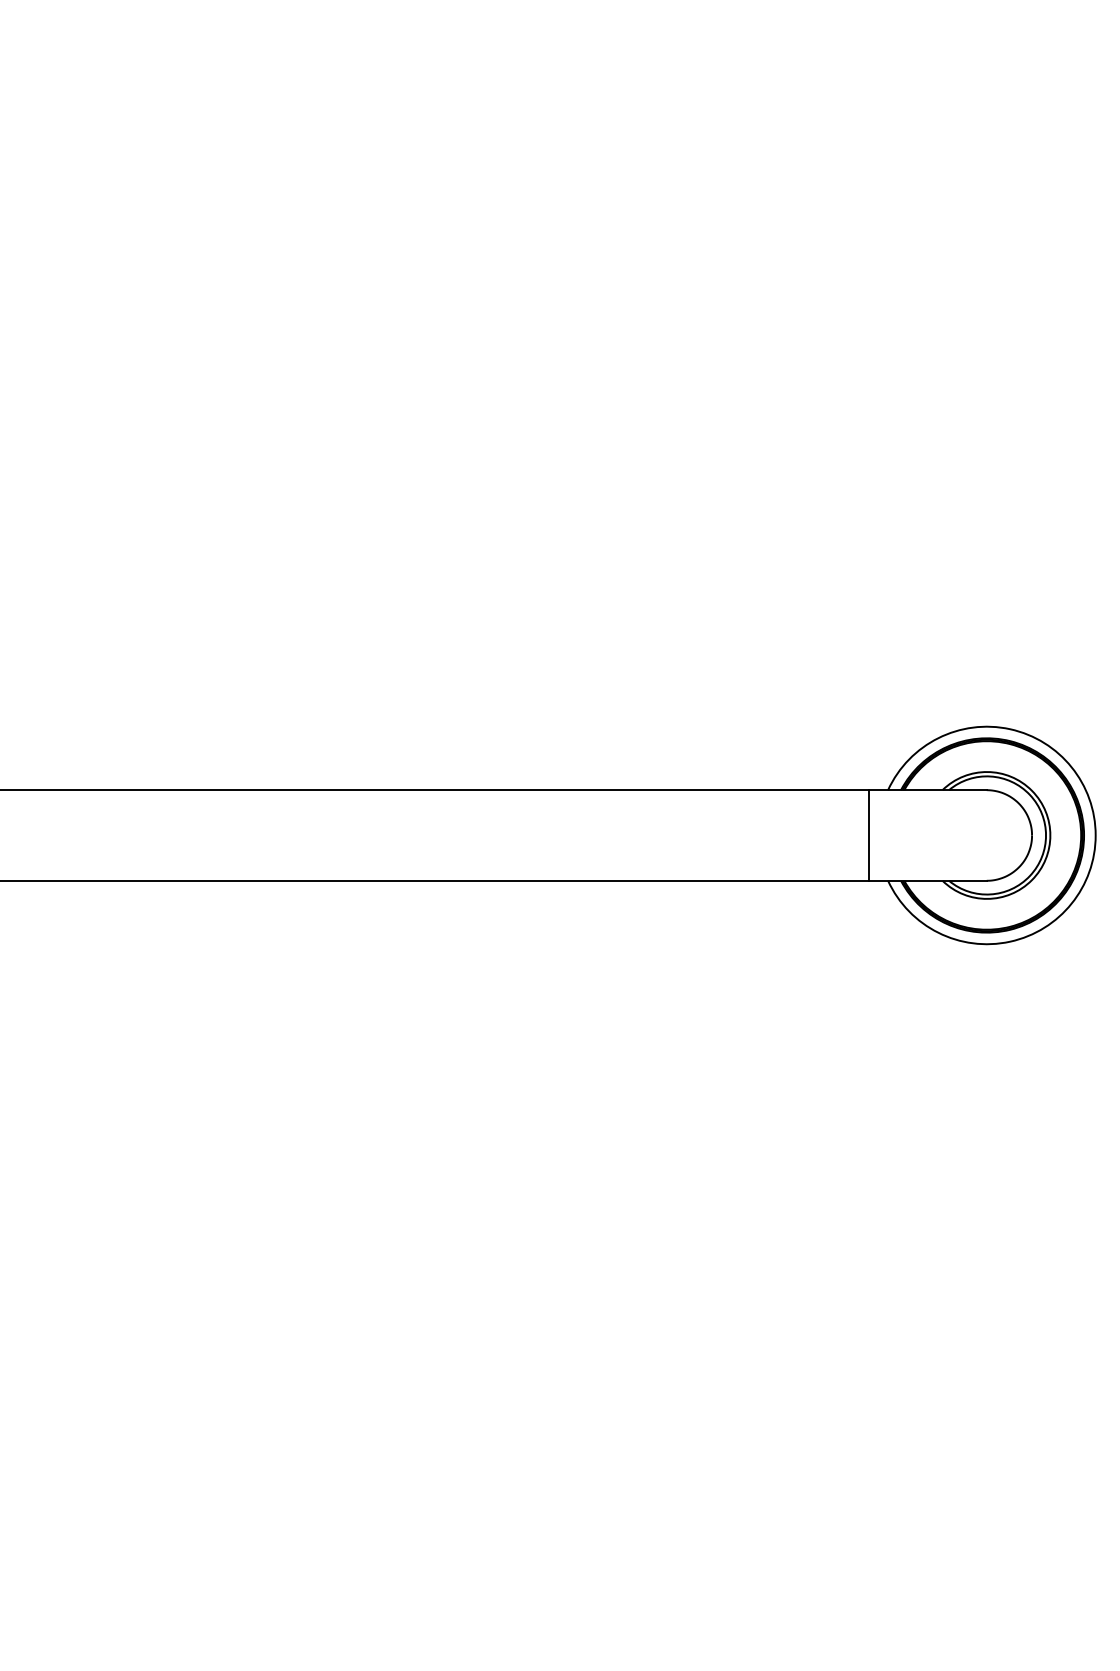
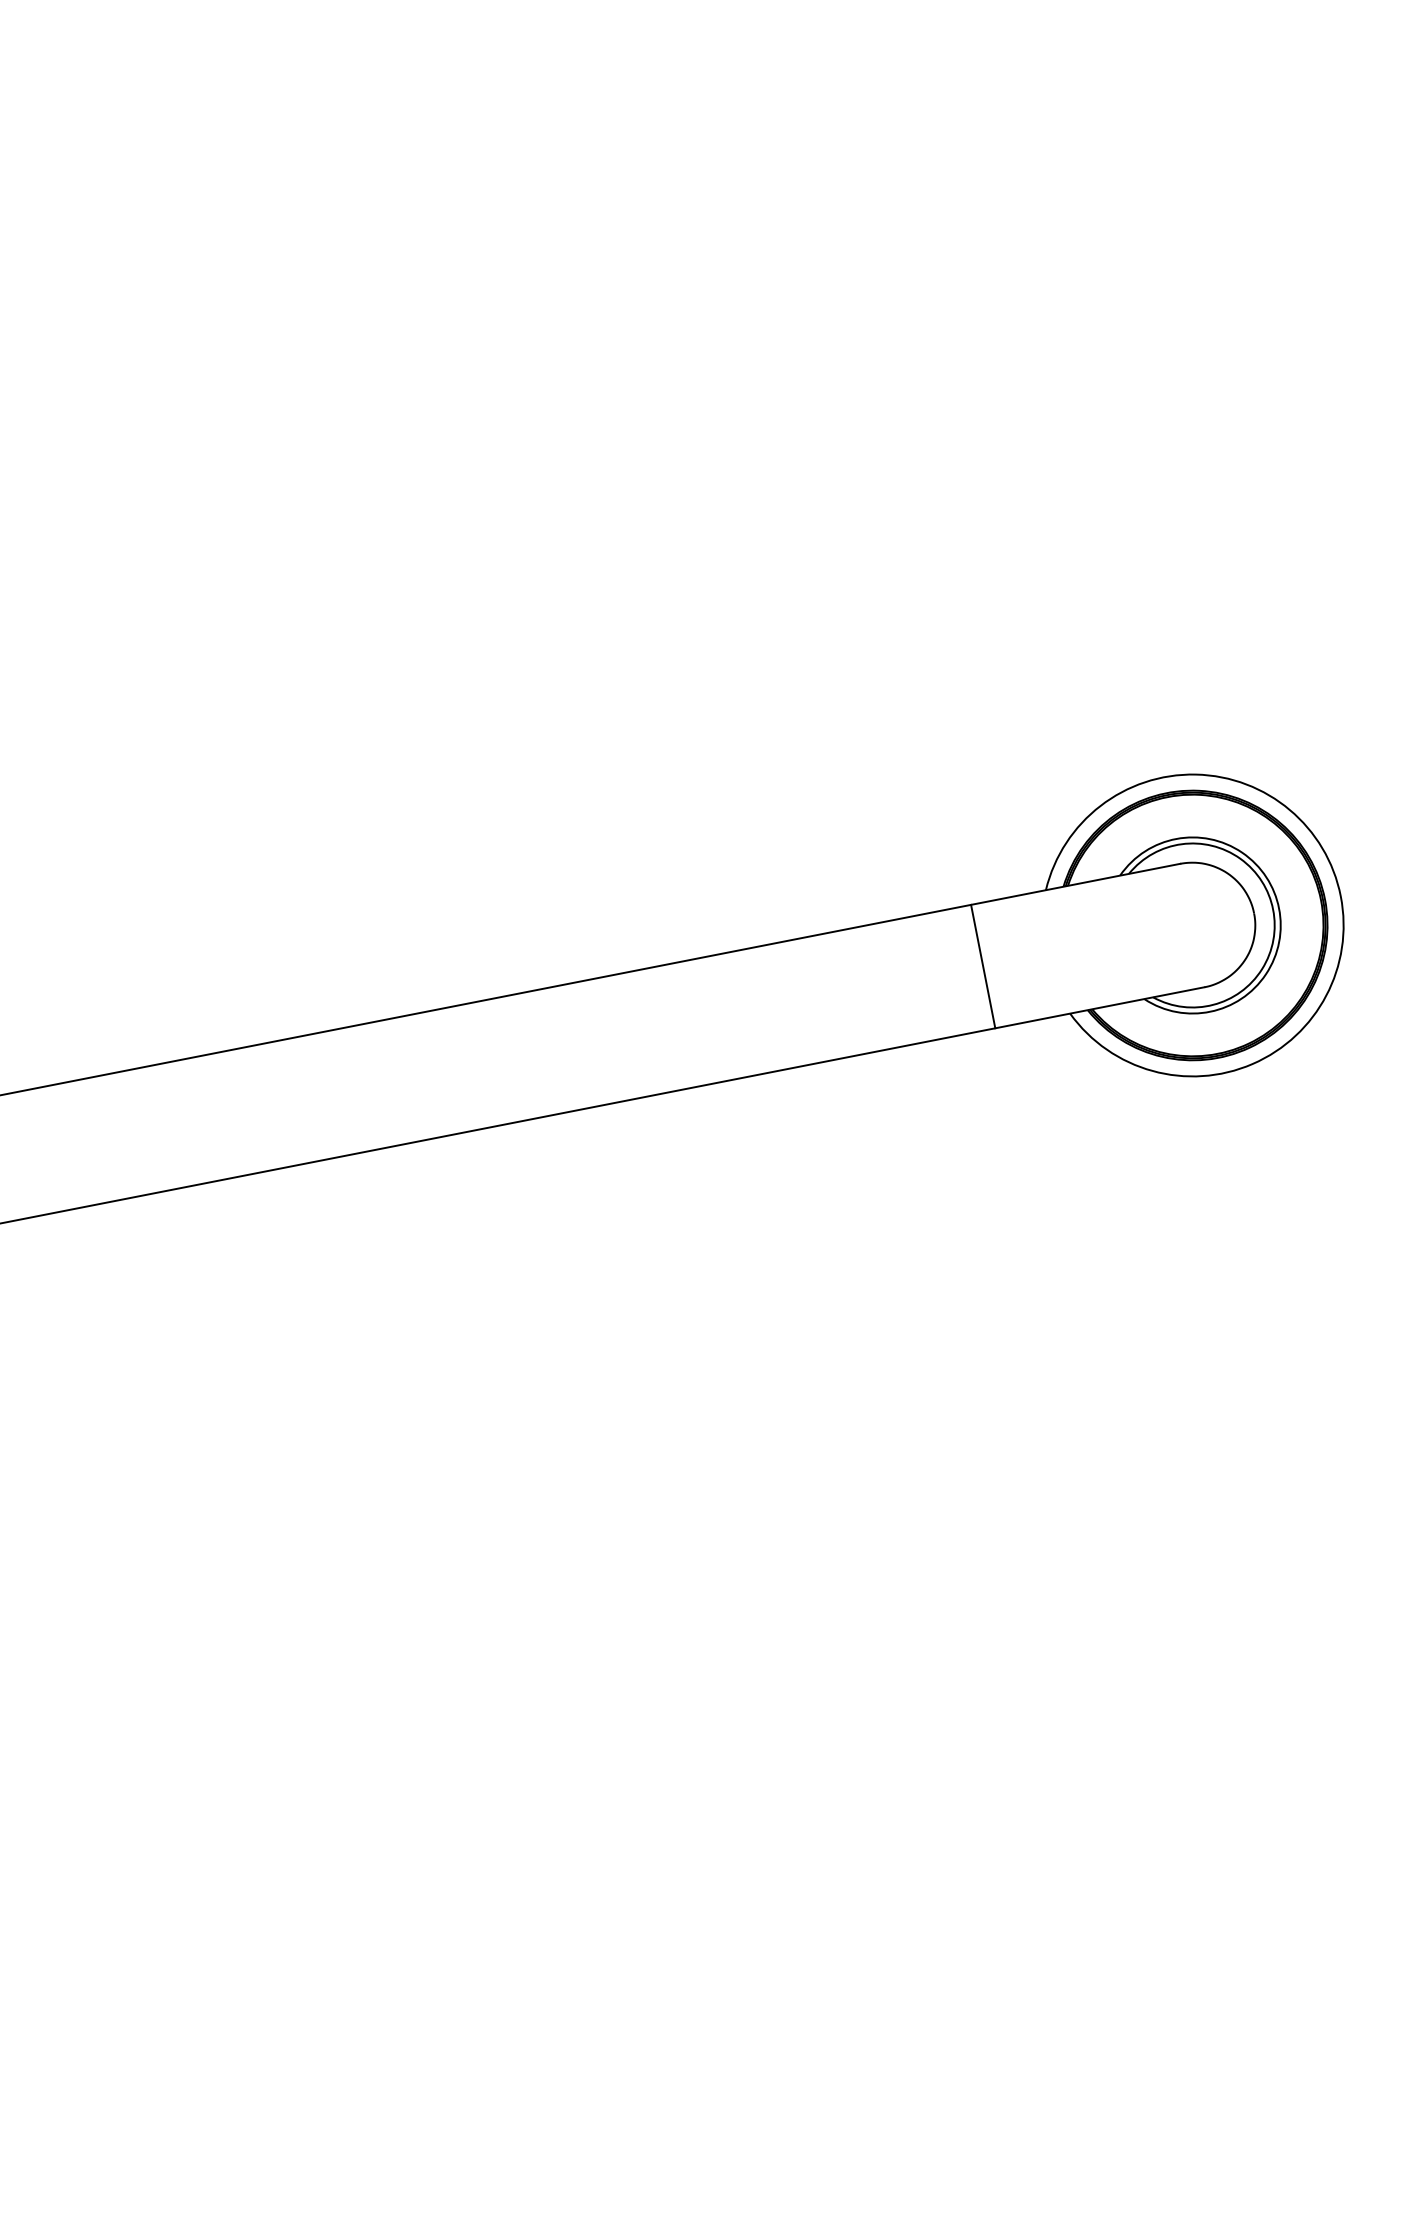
line: (869, 835) -> (983, 966), moved

